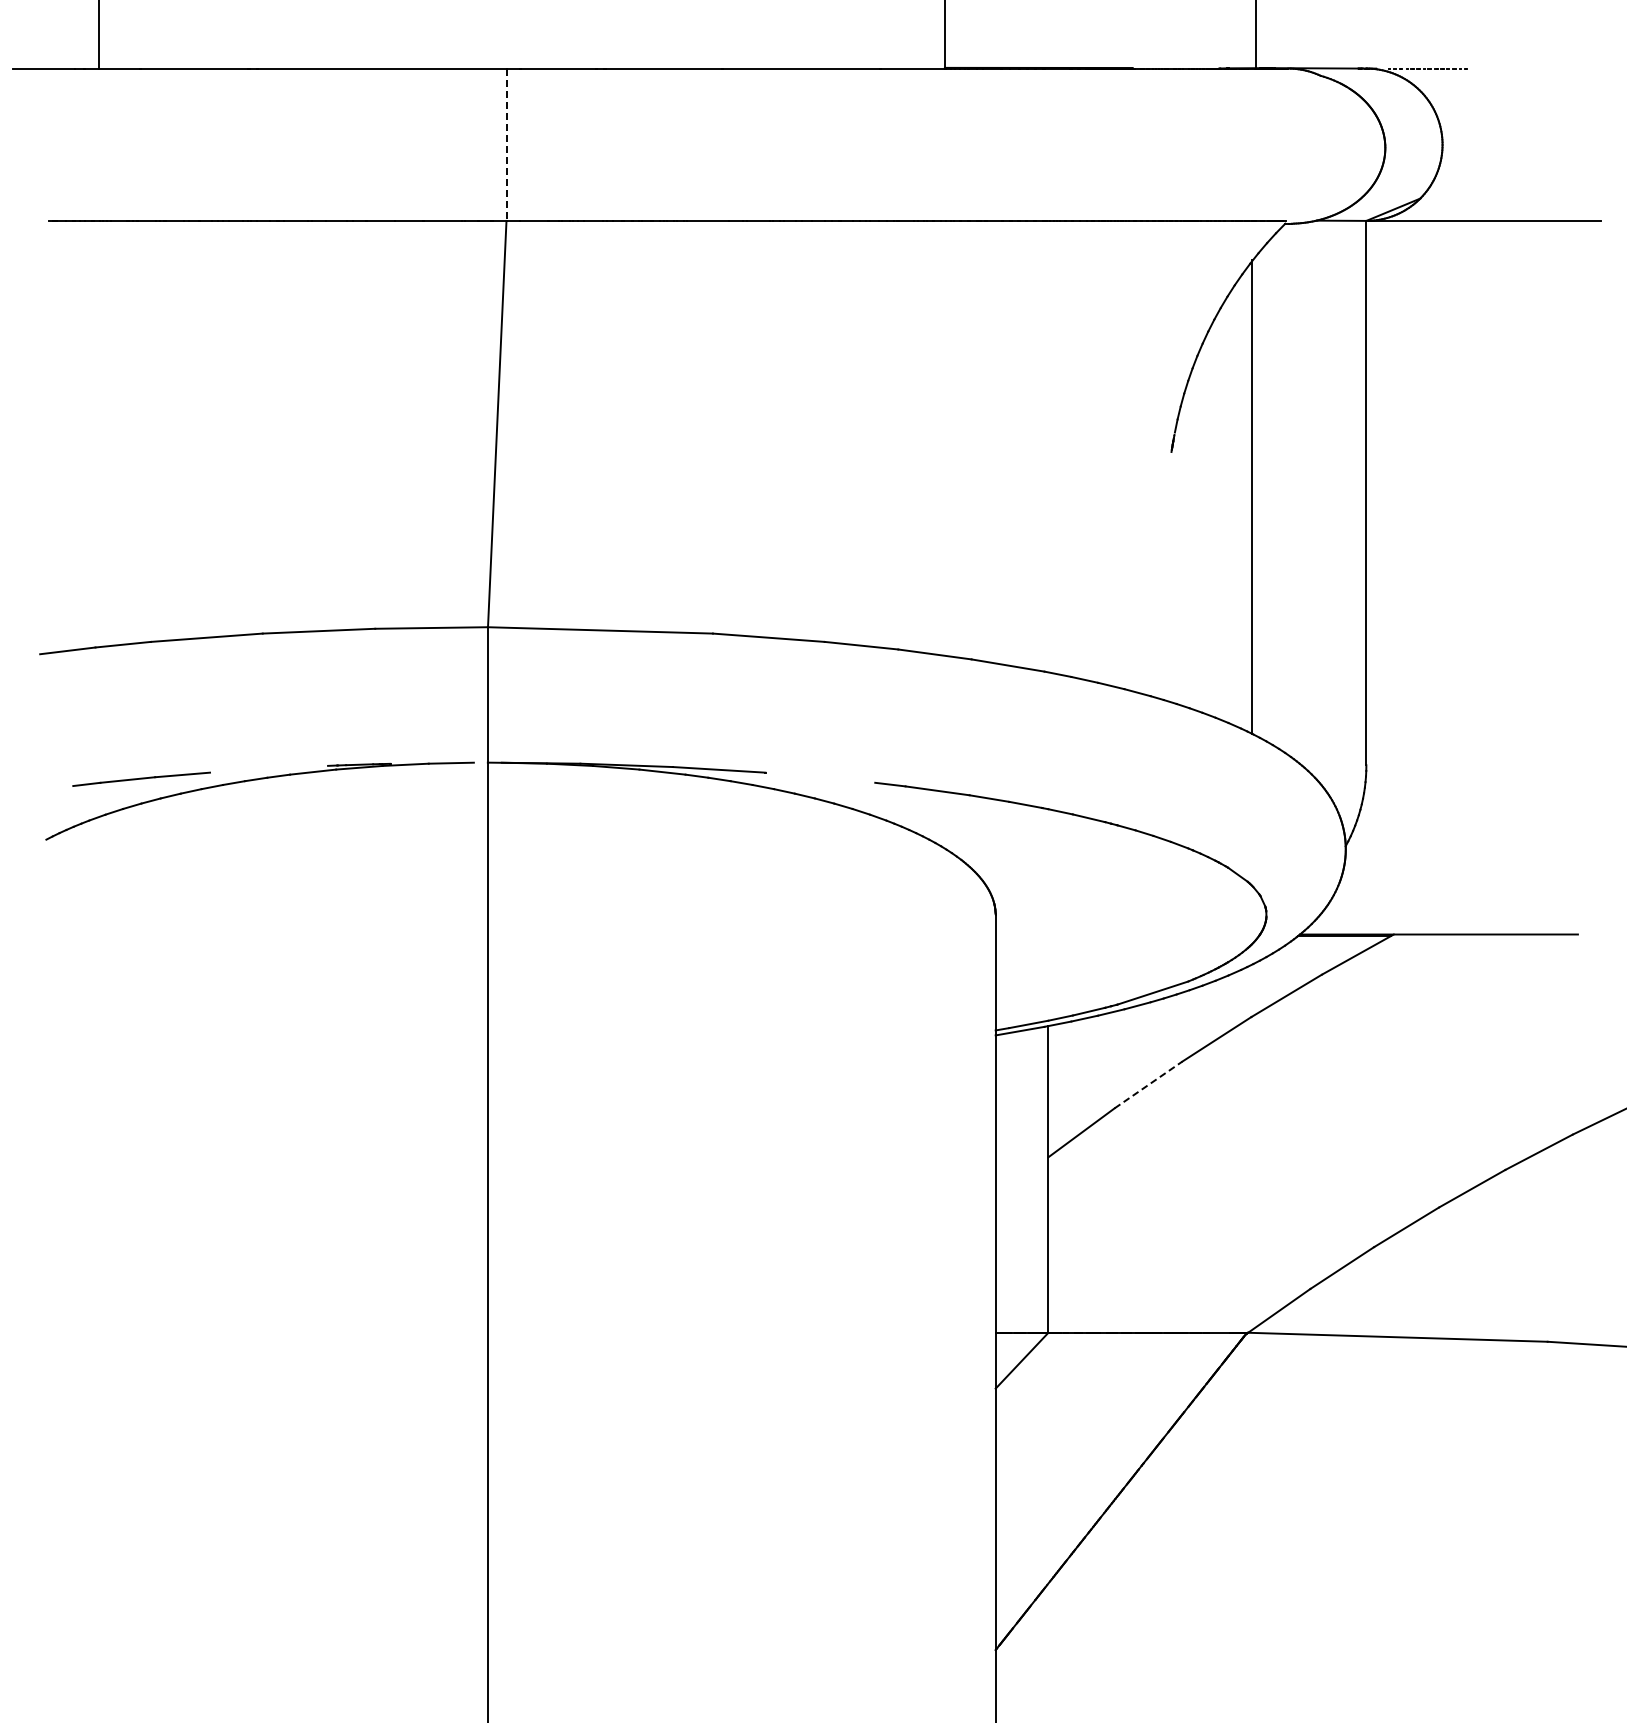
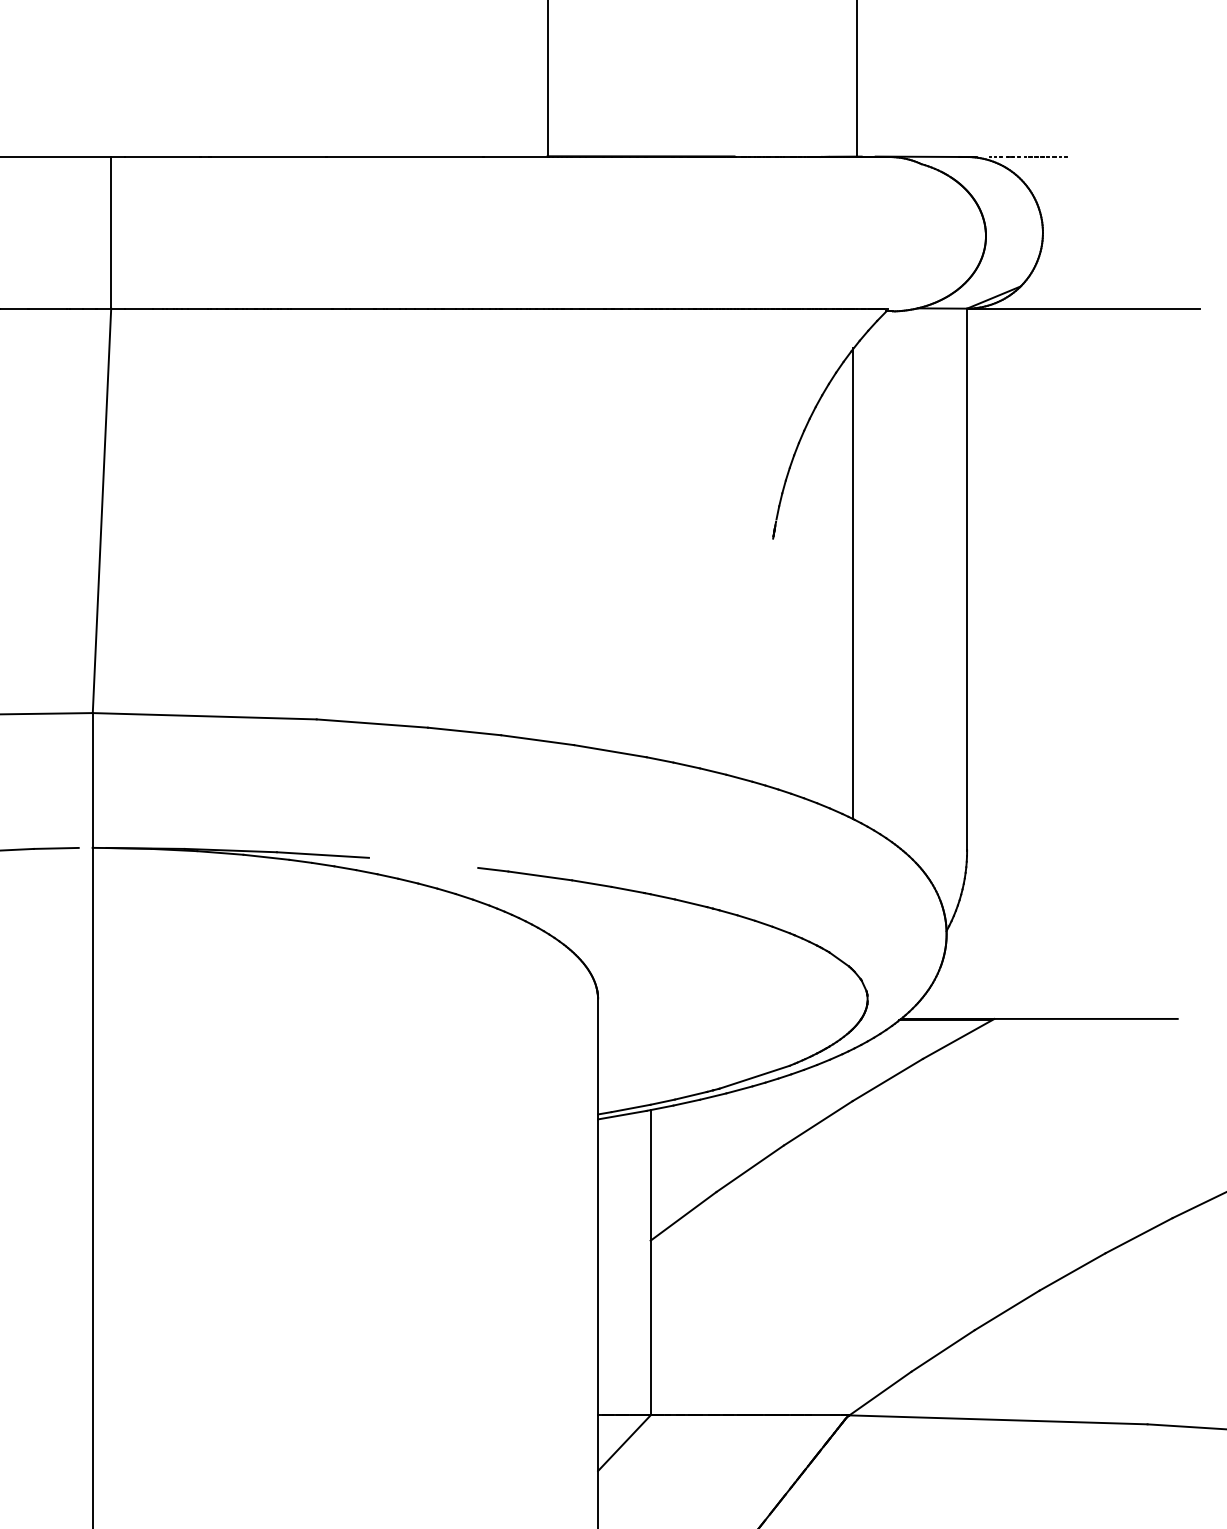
line: (506, 145) -> (111, 233), dashed -> solid
line: (1148, 1084) -> (750, 1168), dashed -> solid

